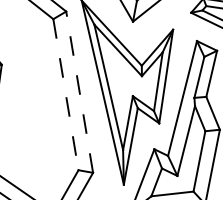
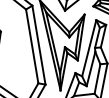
line: (78, 92) -> (38, 45), dashed -> solid
line: (66, 94) -> (32, 46), dashed -> solid

